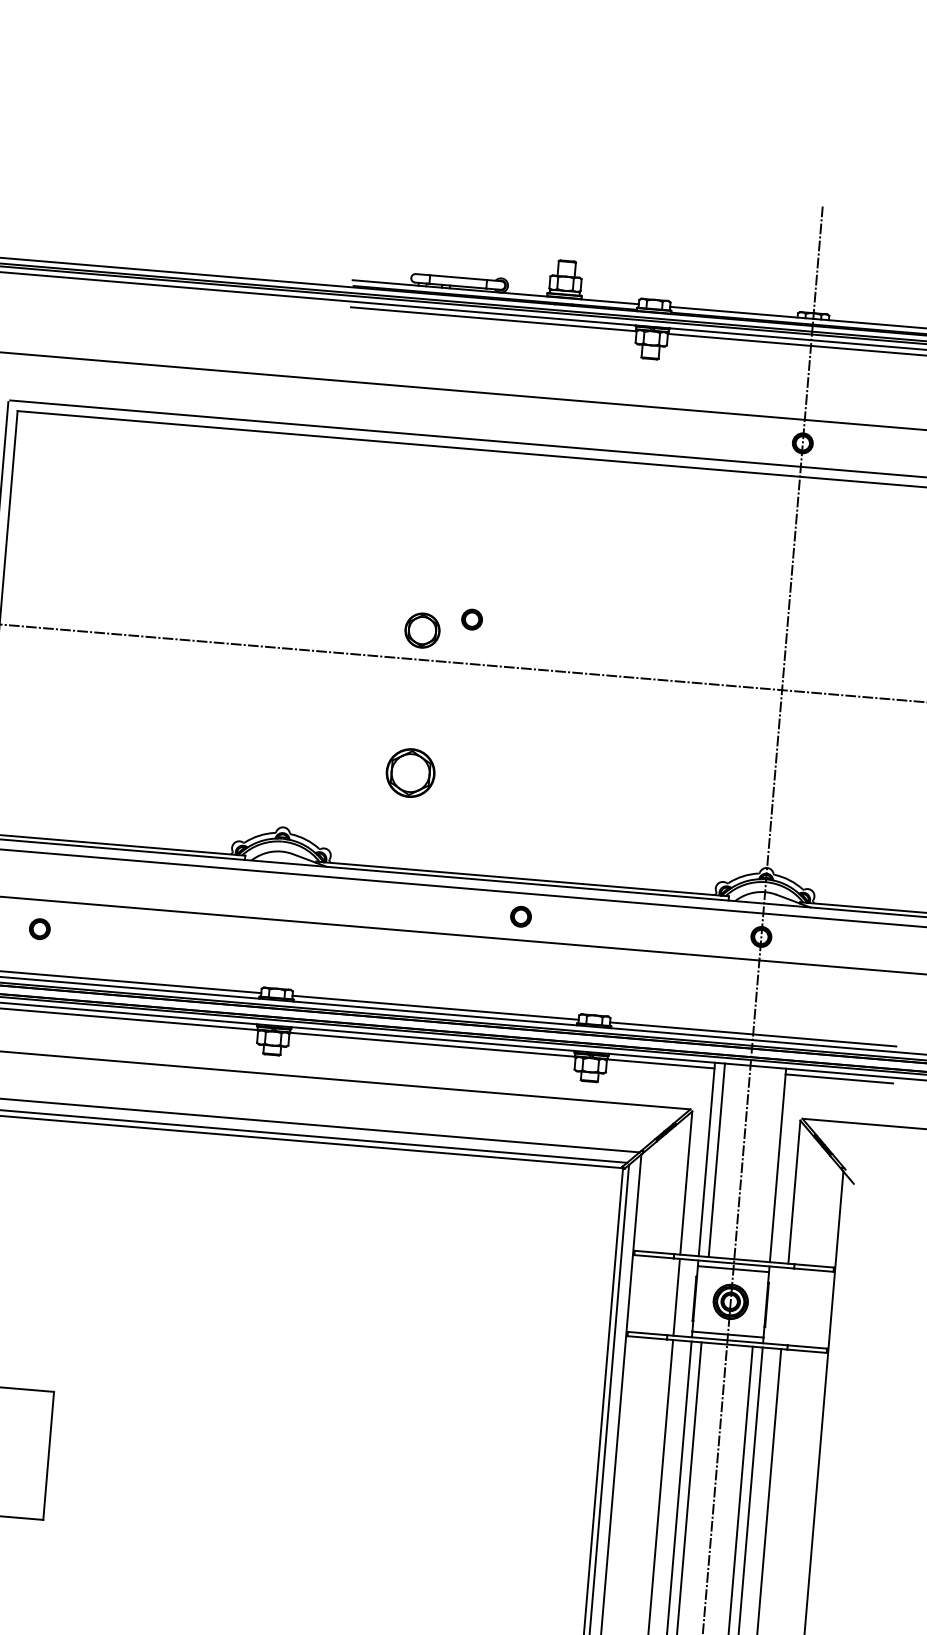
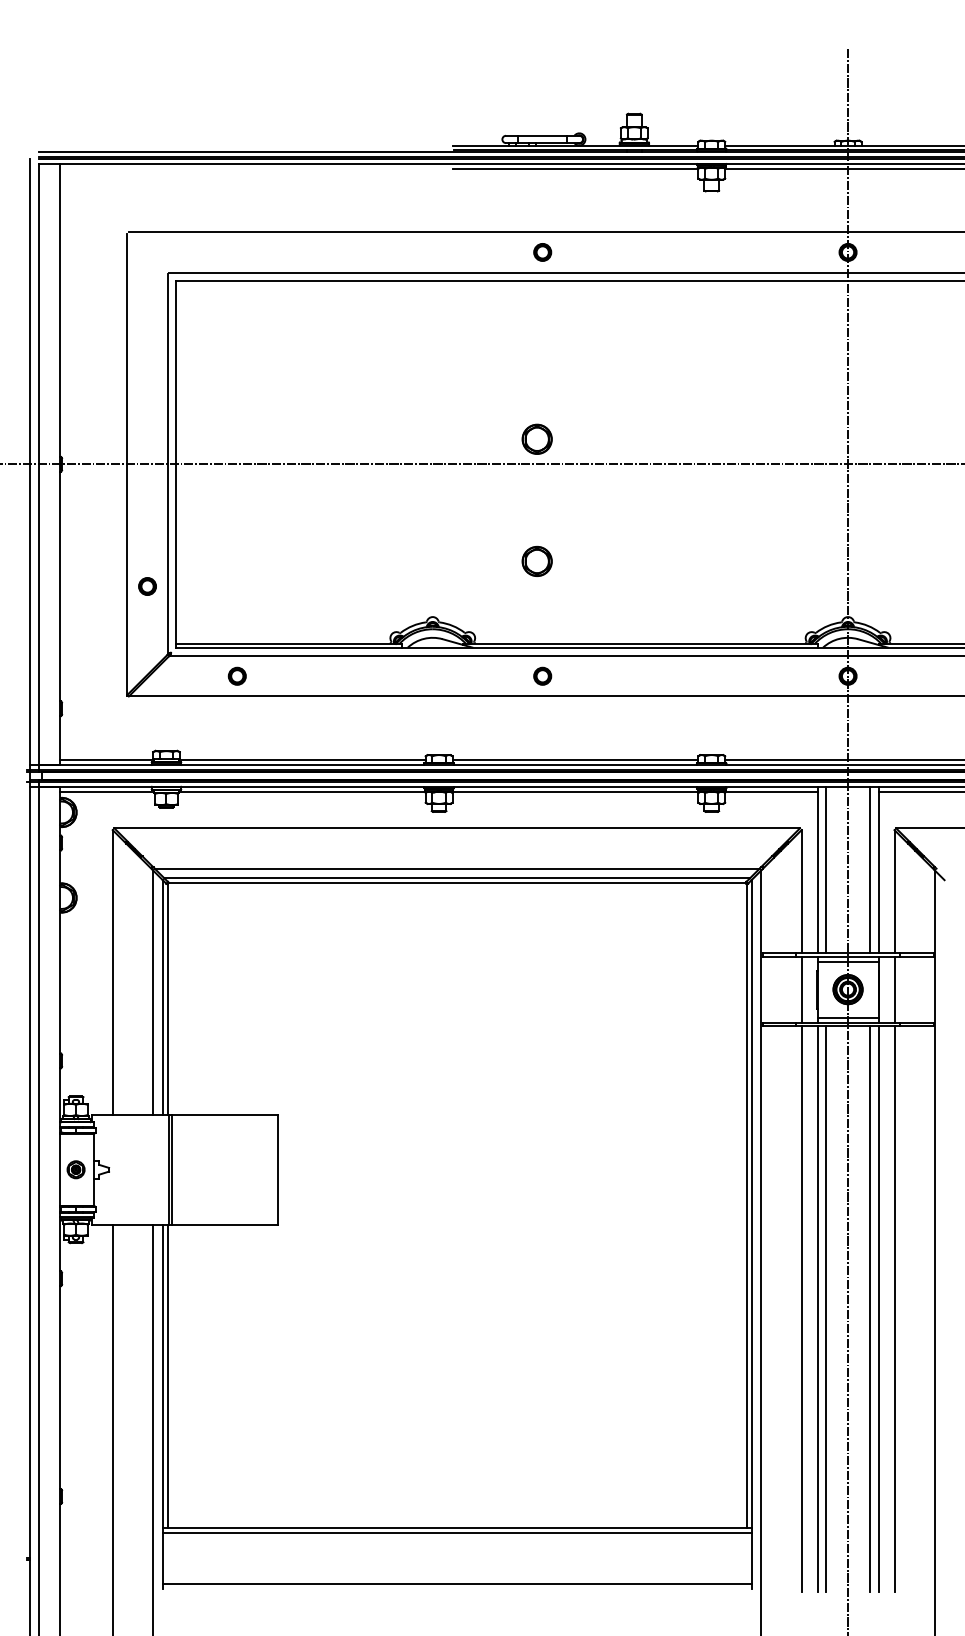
part: (471, 619) -> (542, 252), moved
part: (409, 771) -> (536, 560), size x0.71
part: (520, 915) -> (542, 675), moved
part: (38, 928) -> (236, 675), moved
line: (768, 1164) -> (870, 869), added
line: (784, 1306) -> (894, 989), added

